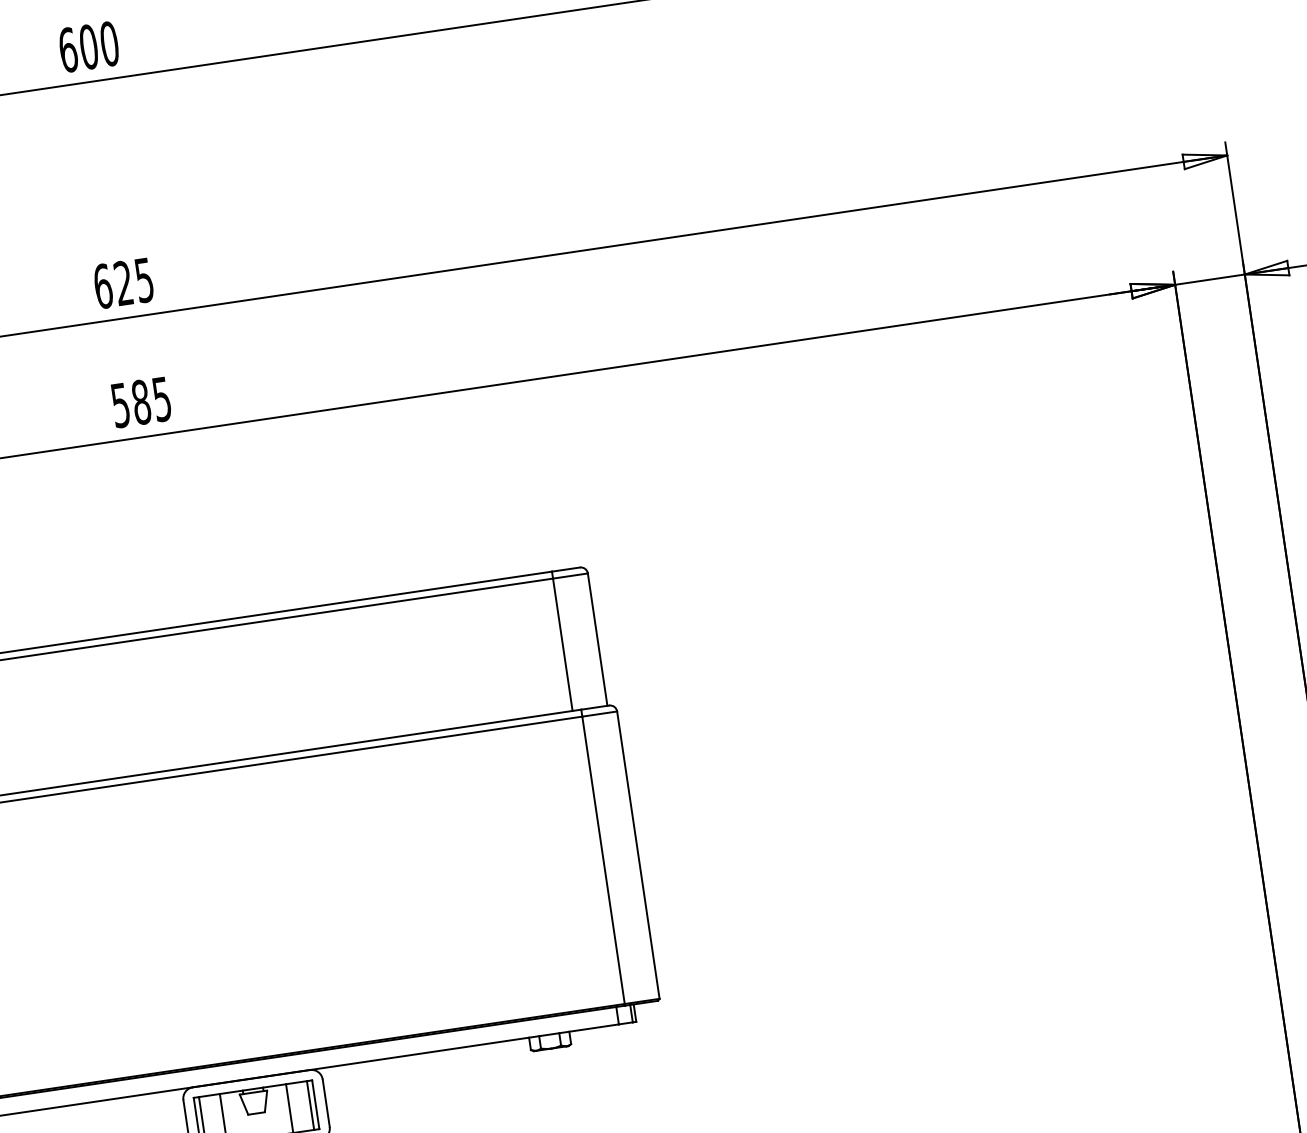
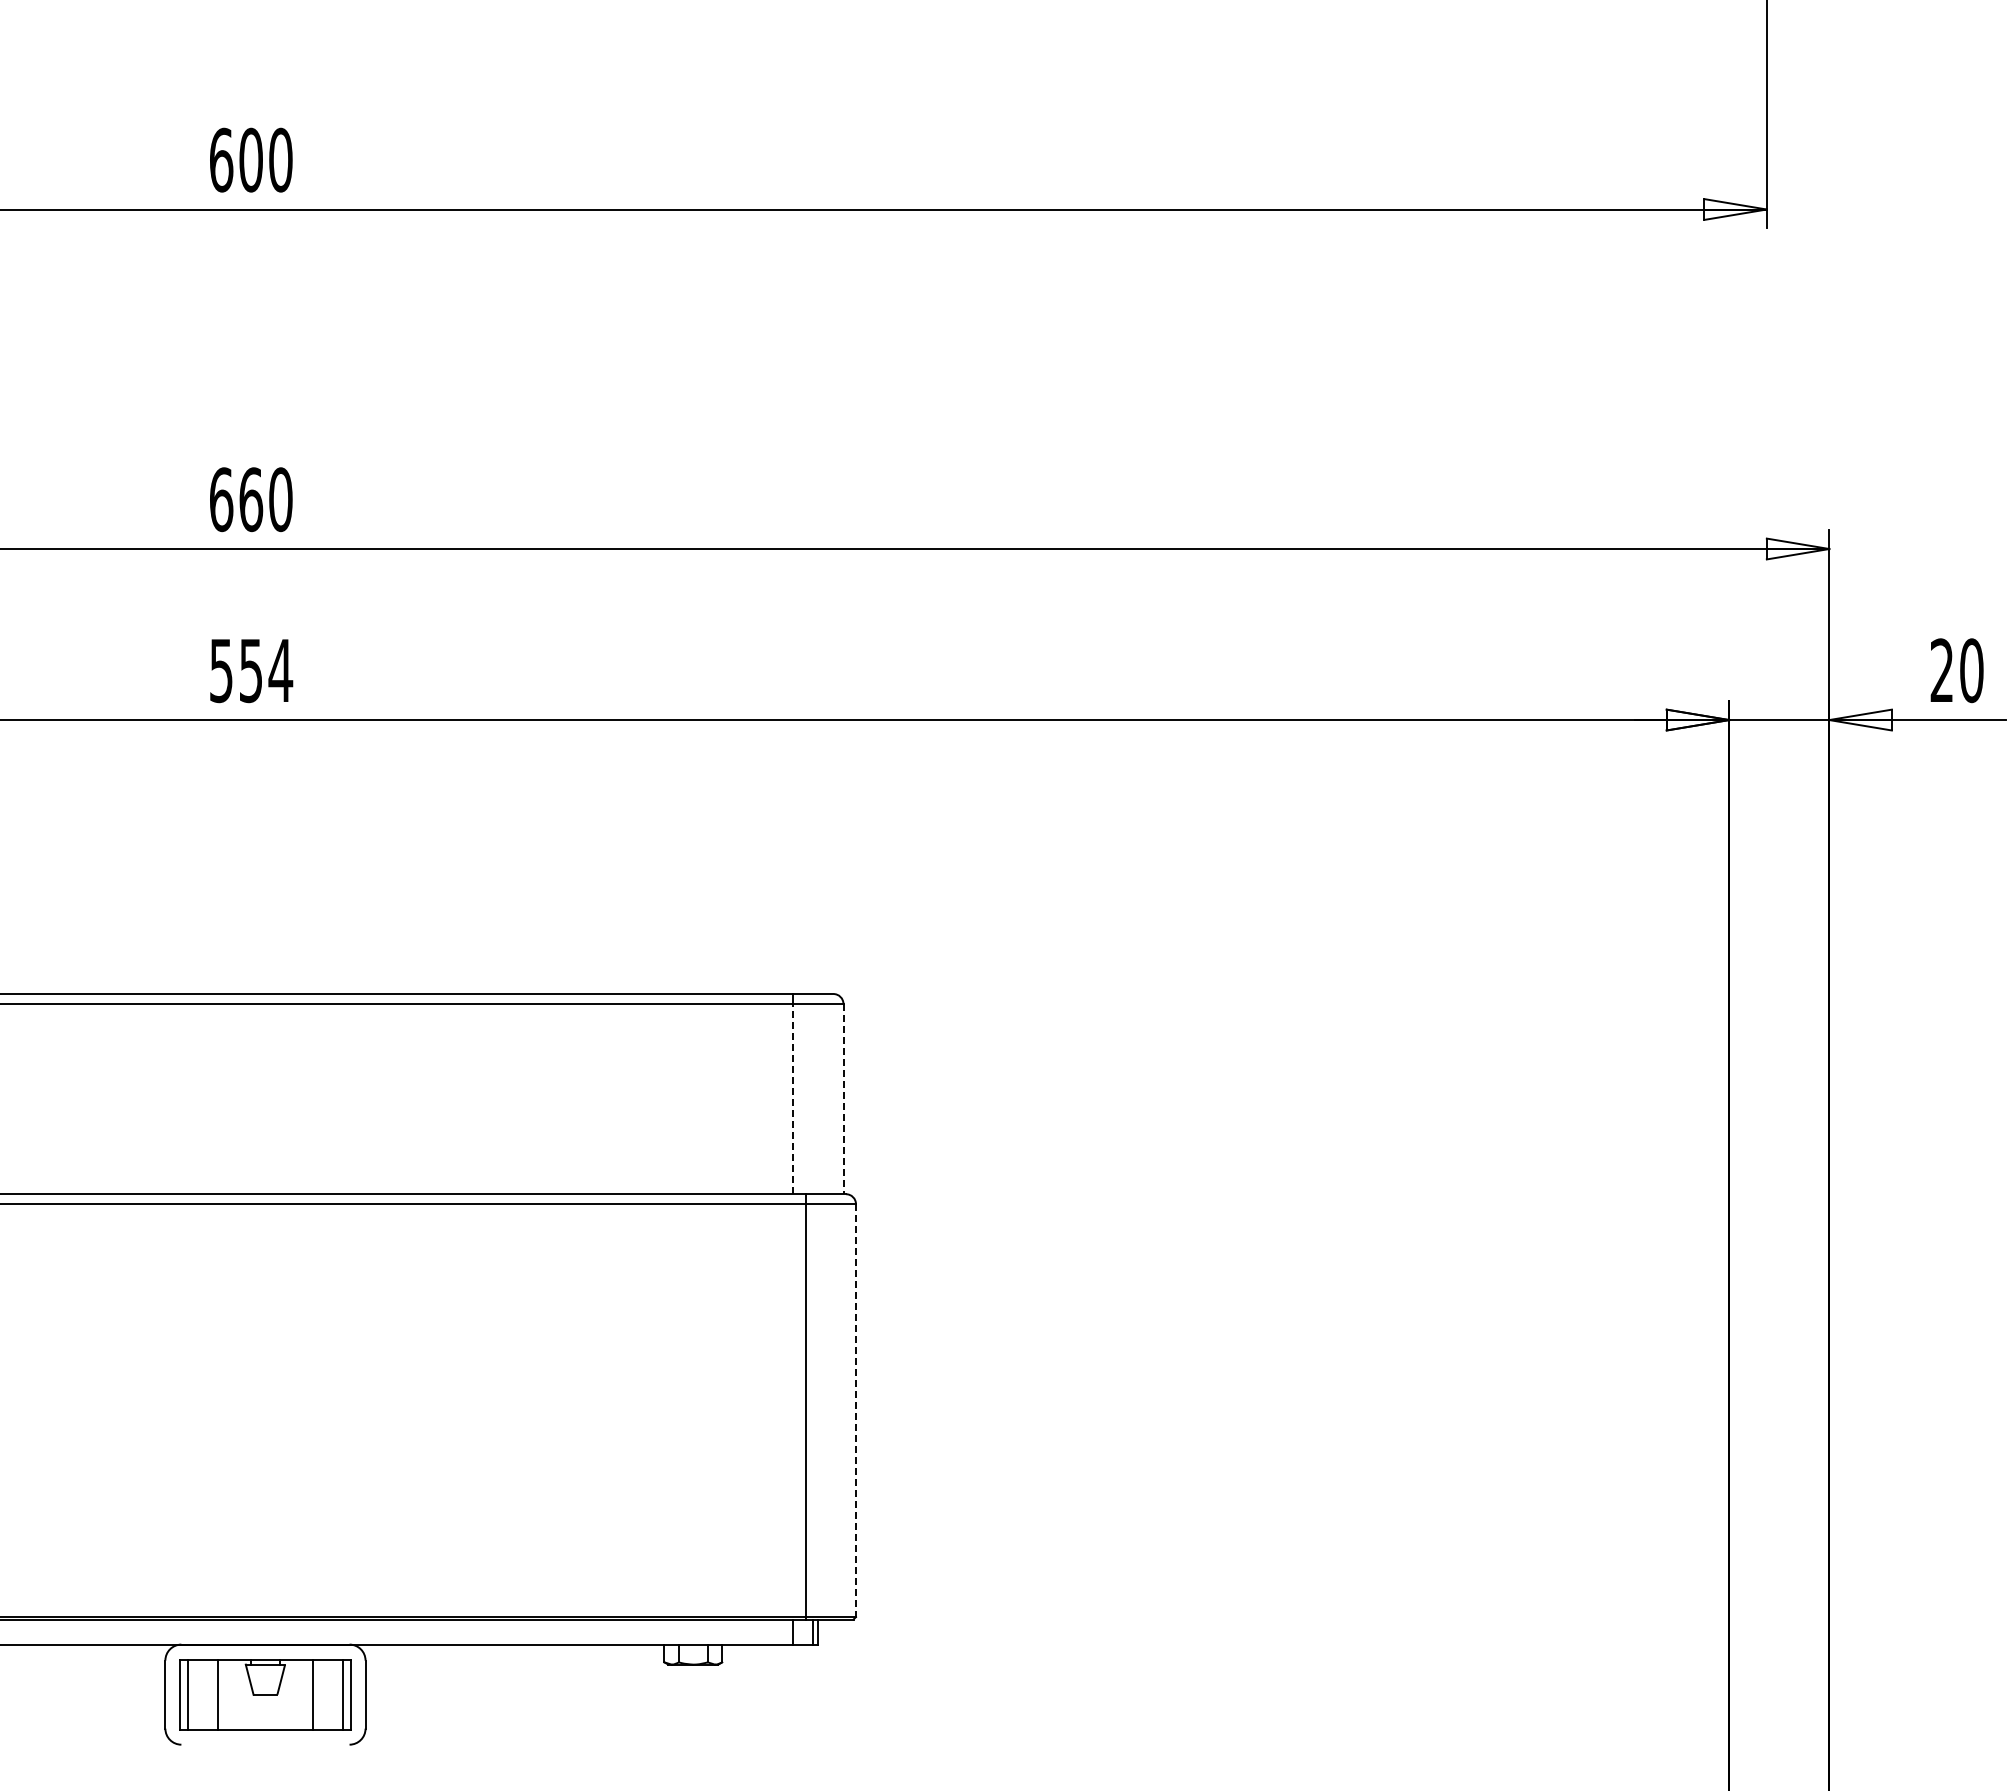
text: (133, 281) -> (265, 499), 625 -> 660
text: (152, 400) -> (266, 670), 585 -> 554
line: (597, 639) -> (843, 1099), solid -> dashed
line: (562, 644) -> (793, 1098), solid -> dashed
line: (638, 855) -> (856, 1411), solid -> dashed

